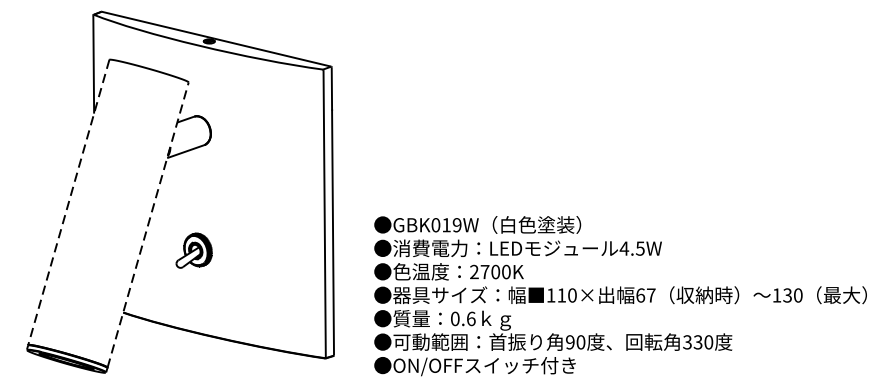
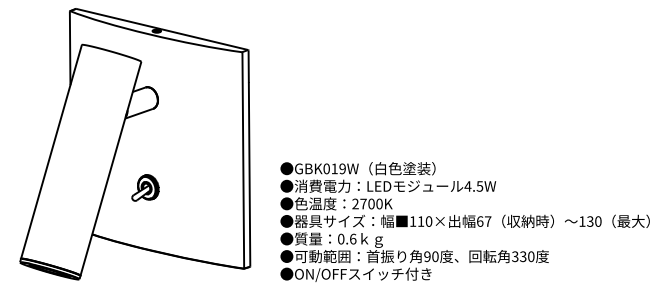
line: (68, 203) -> (51, 152), dashed -> solid
line: (148, 224) -> (111, 168), dashed -> solid

